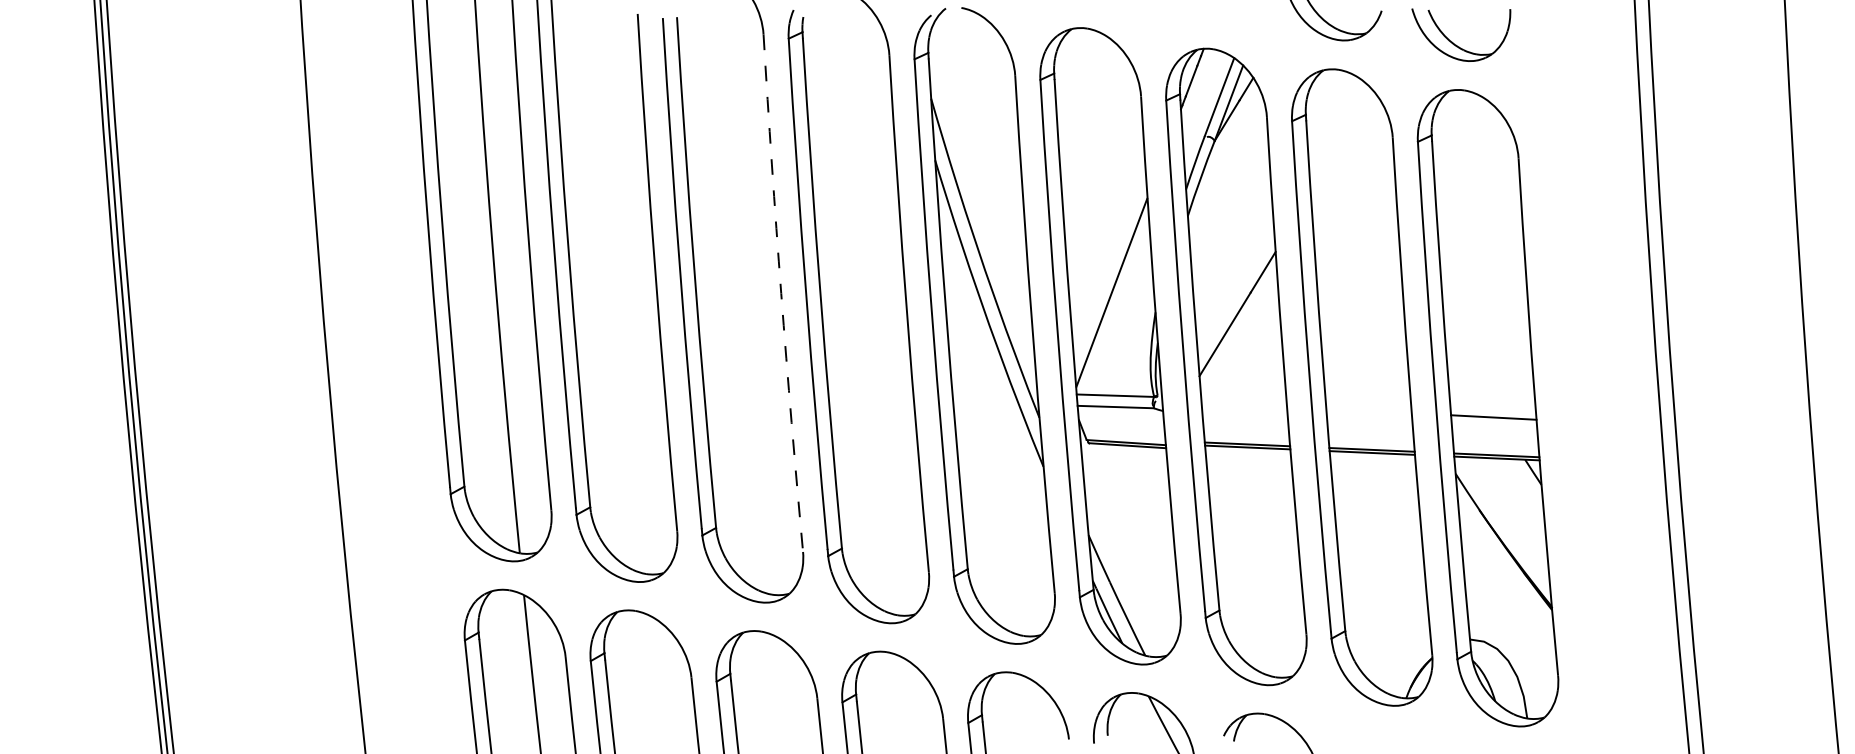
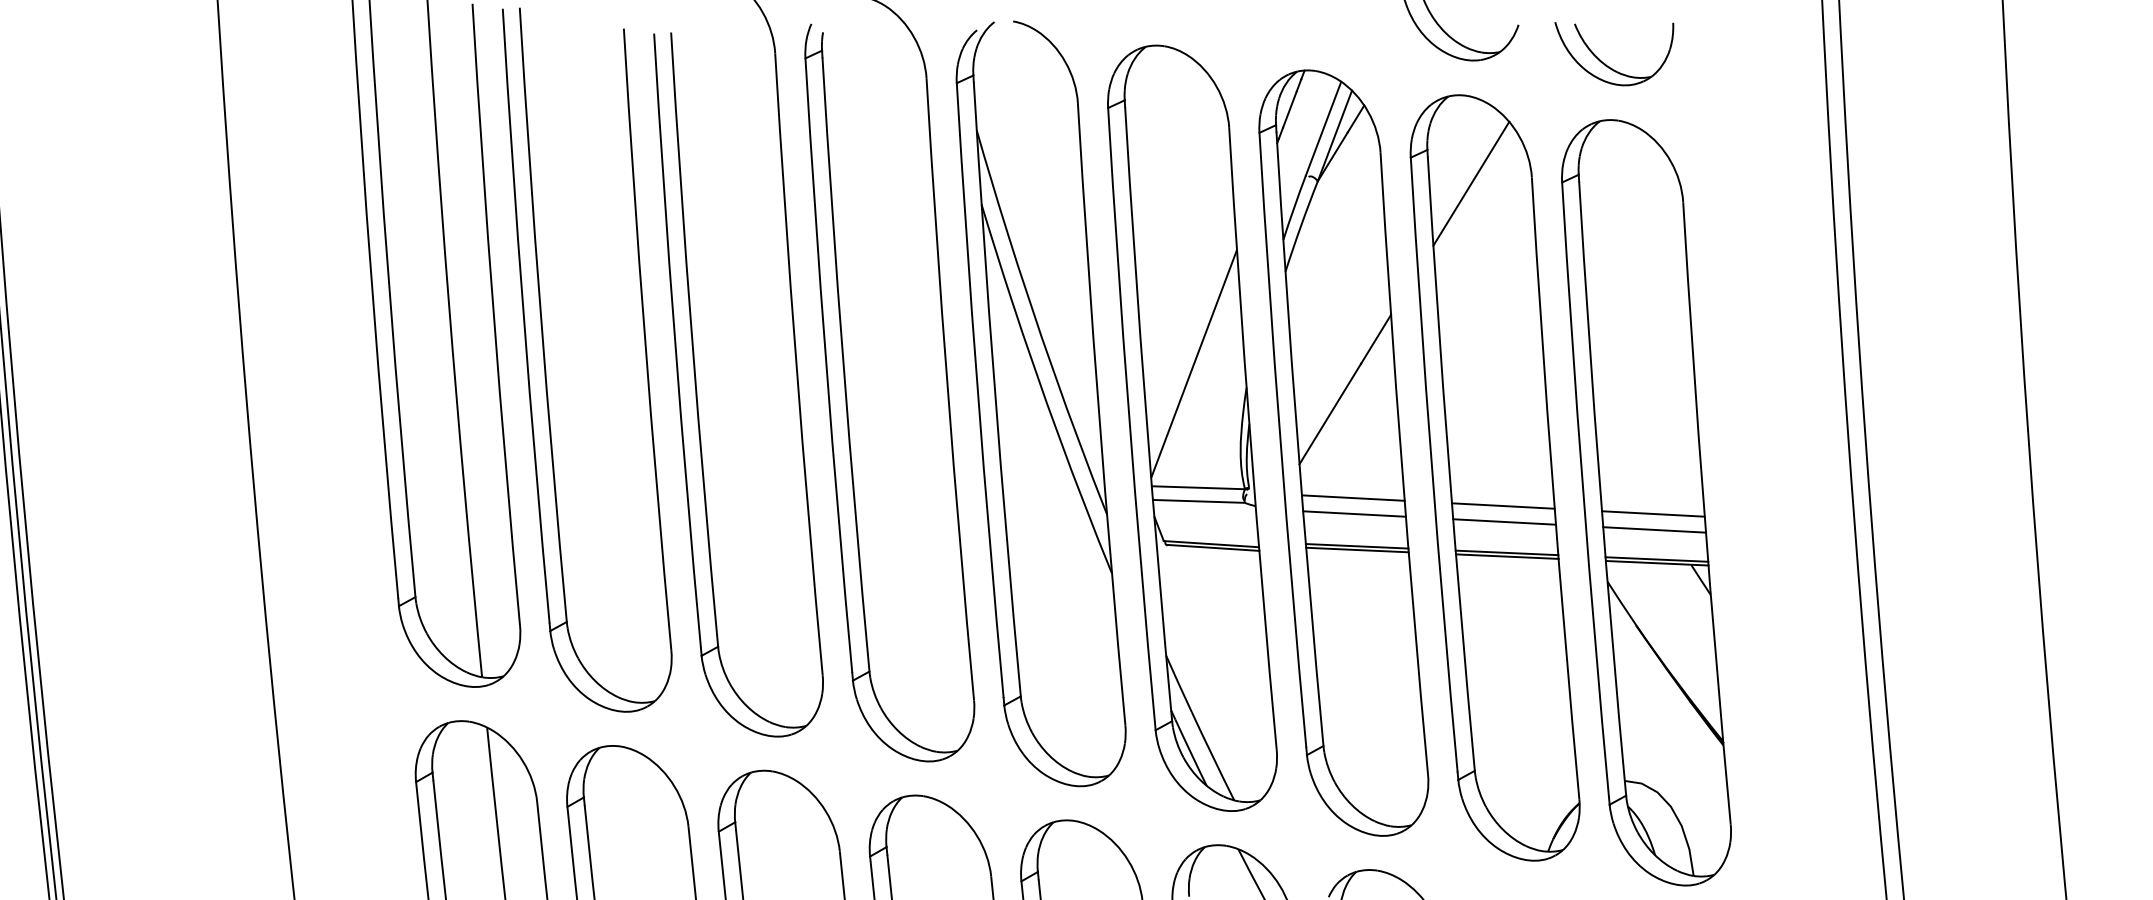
line: (1341, 142) -> (1470, 183), added
arc: (781, 293) -> (796, 364), dashed -> solid
line: (1243, 404) -> (1352, 498), added
line: (1368, 410) -> (1502, 505), added
line: (1245, 417) -> (1354, 513), added
line: (1369, 423) -> (1503, 521), added
line: (1494, 430) -> (1654, 529), added

